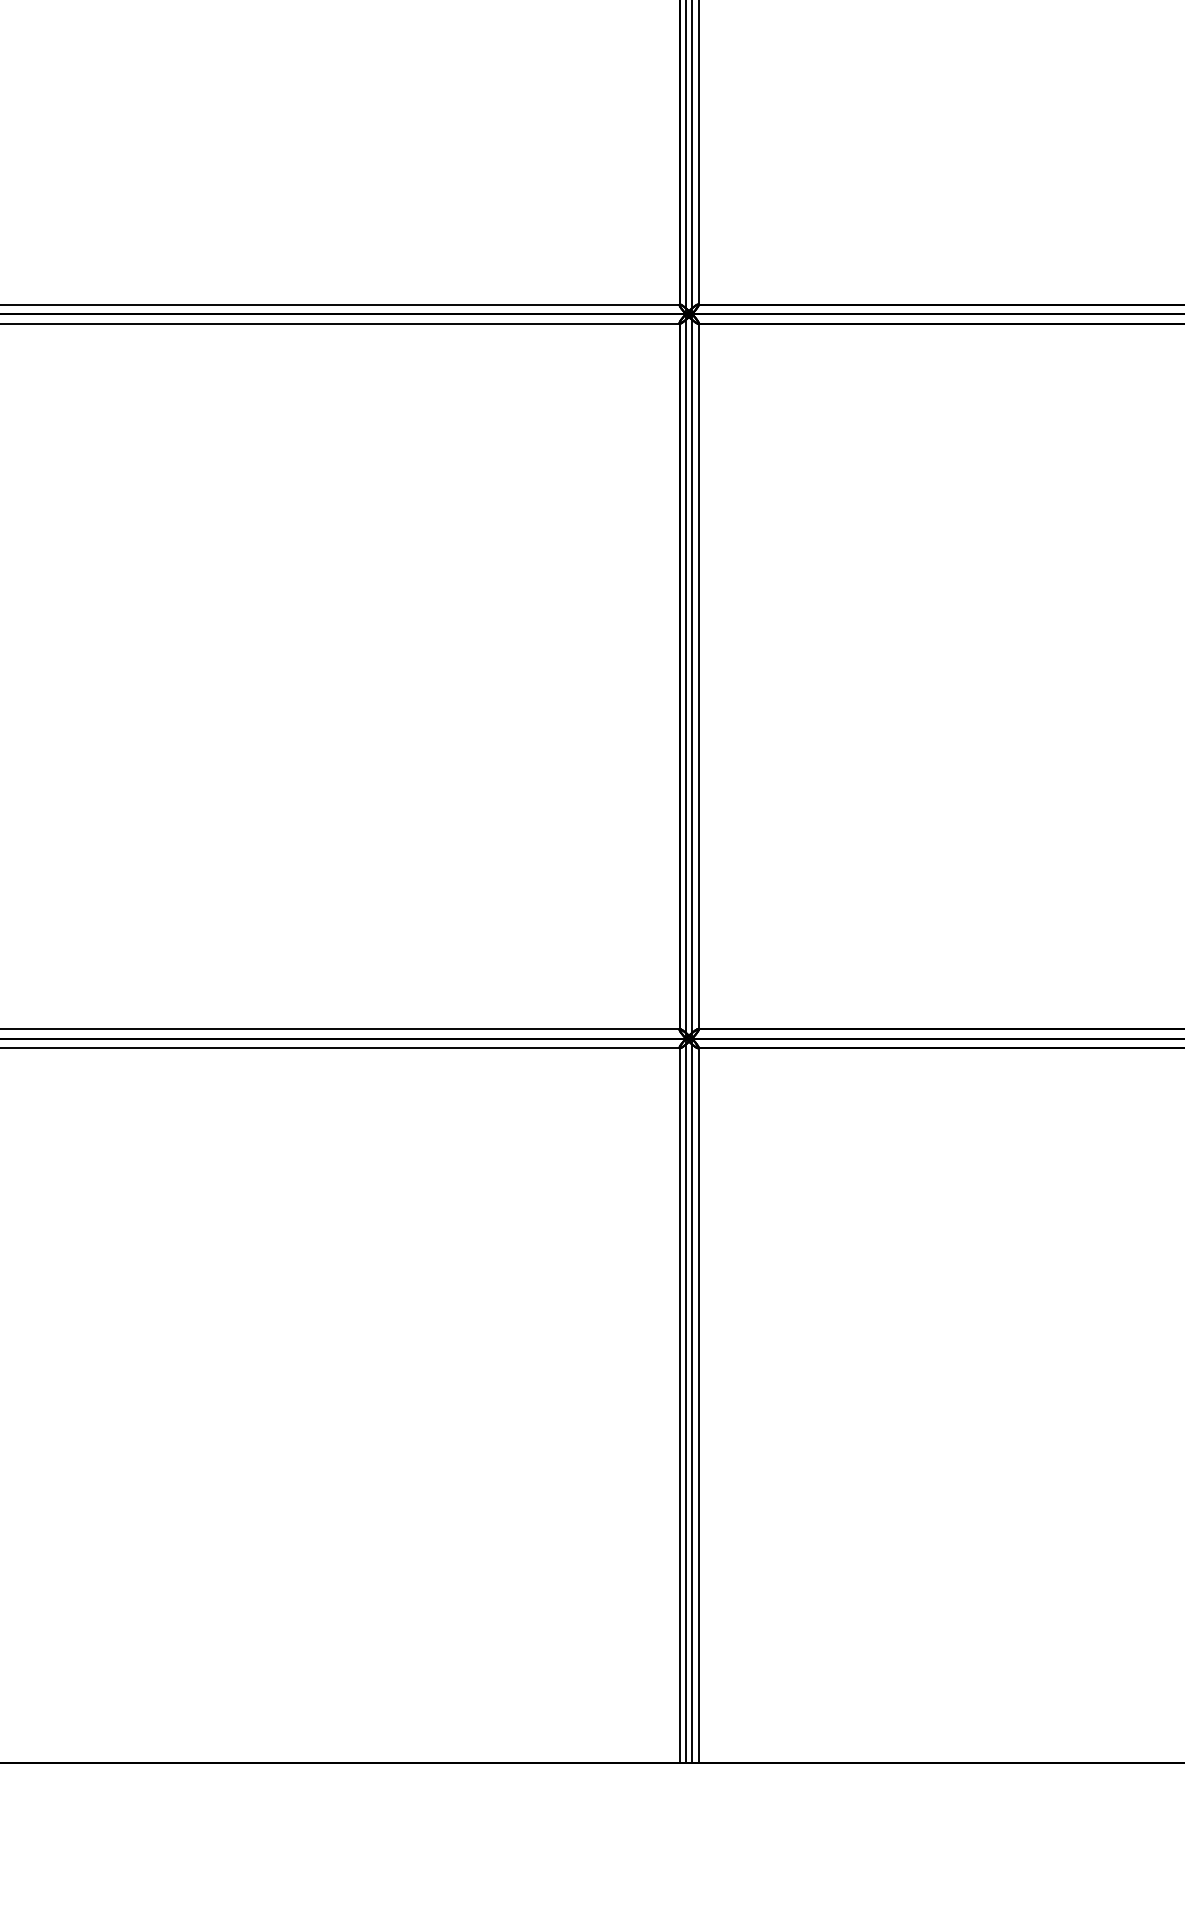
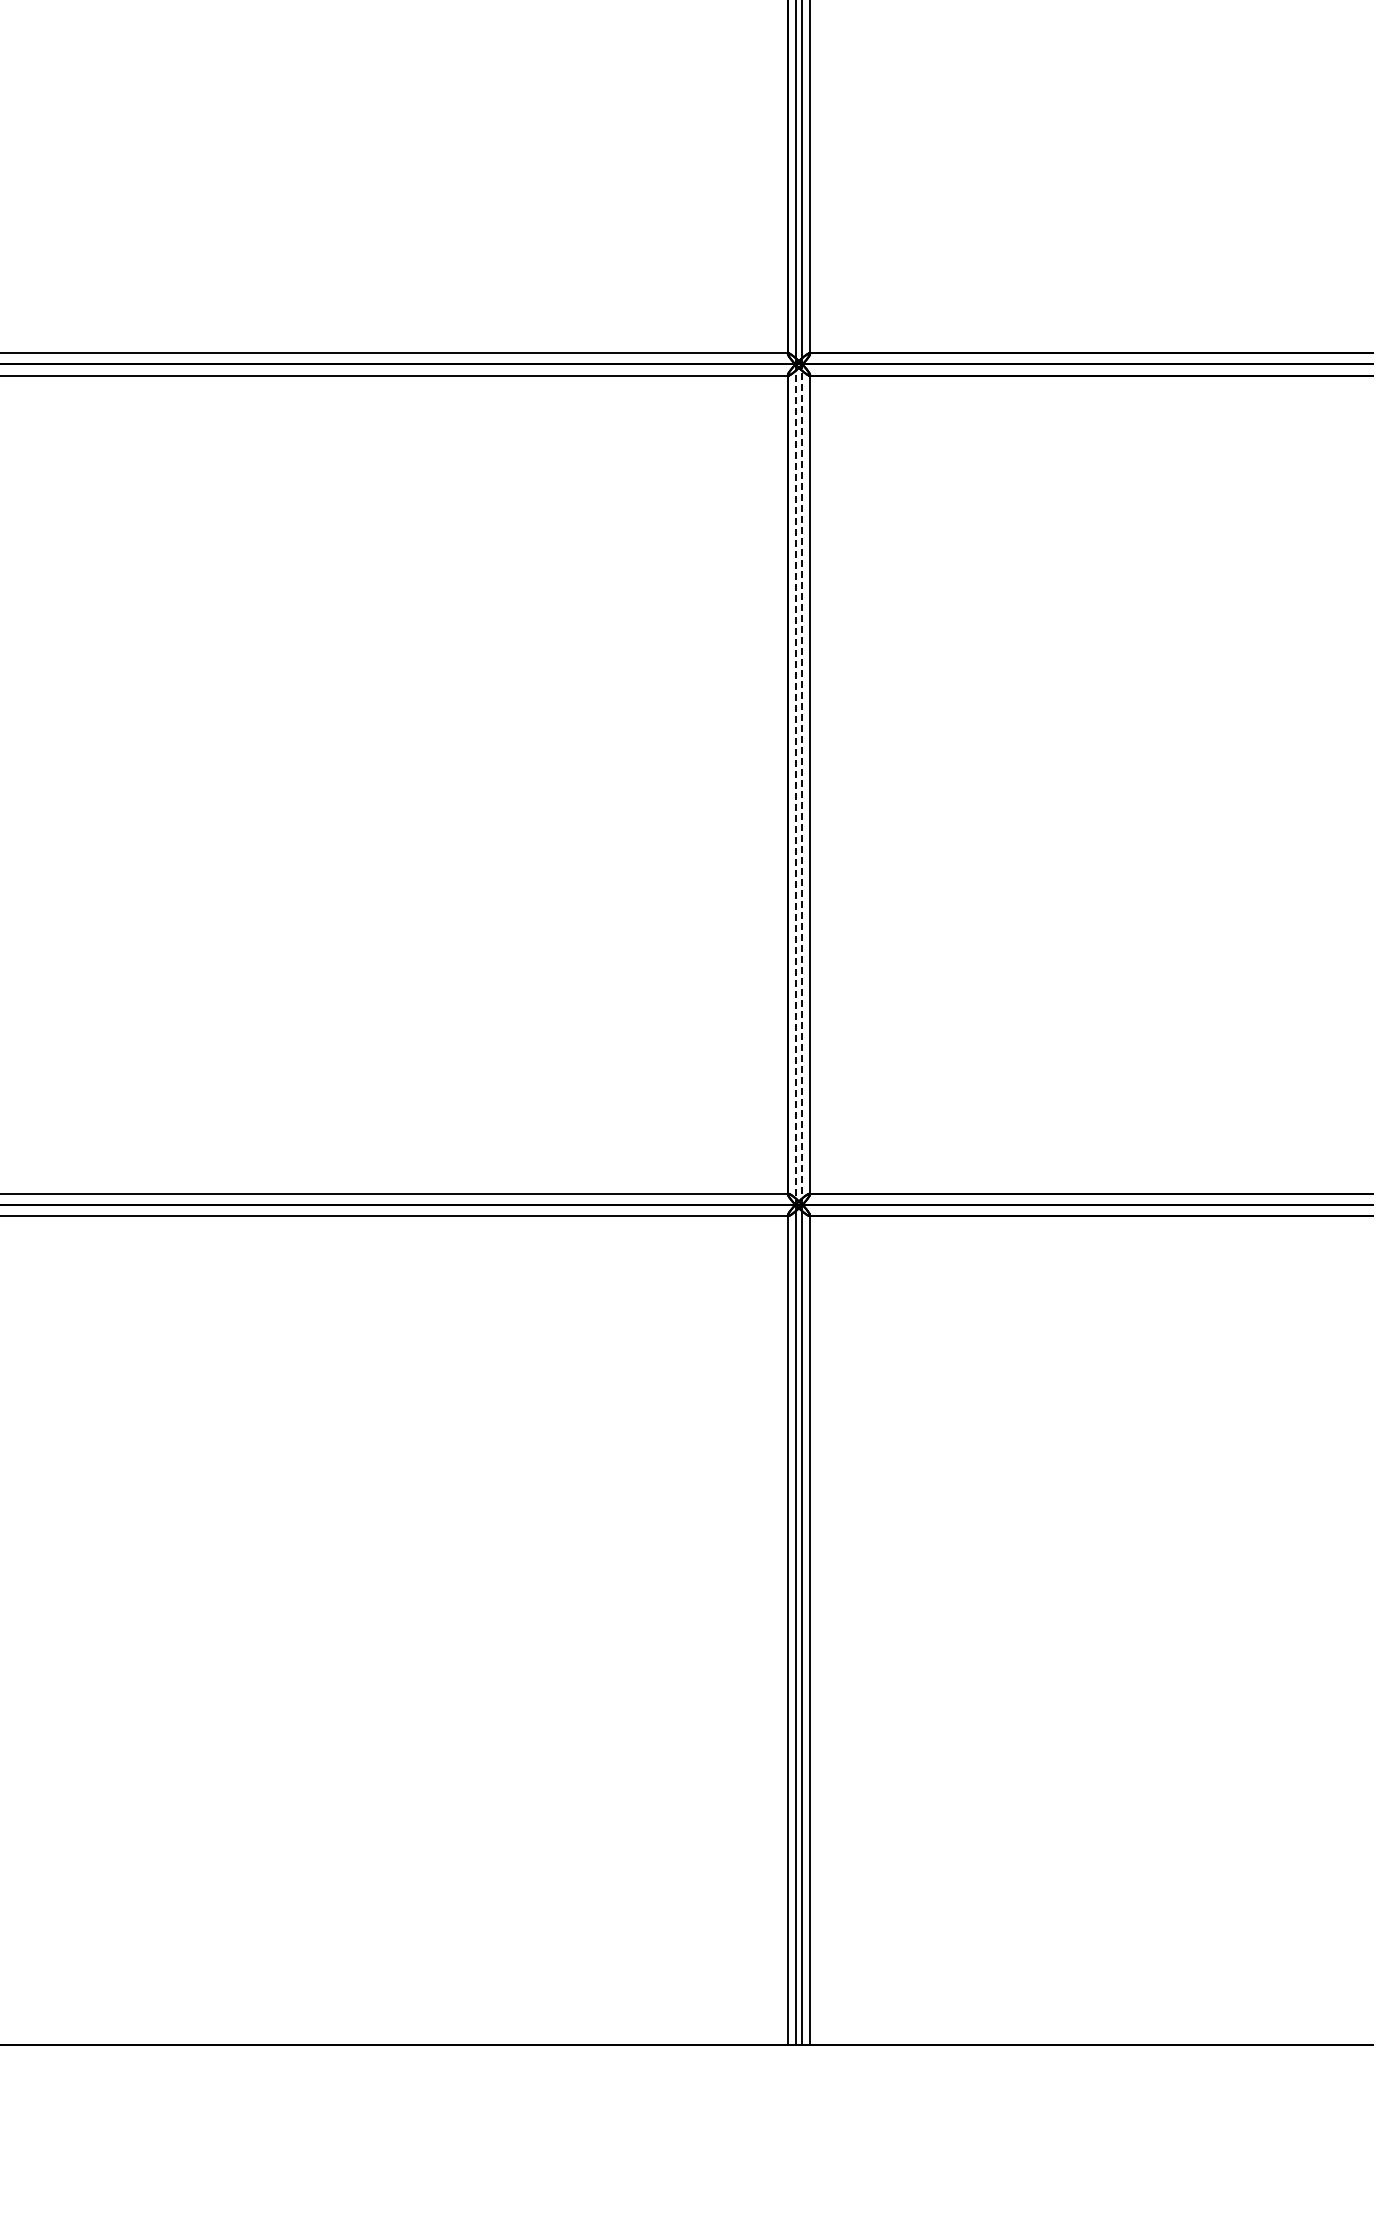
line: (692, 676) -> (802, 784), solid -> dashed
line: (686, 677) -> (795, 785), solid -> dashed

